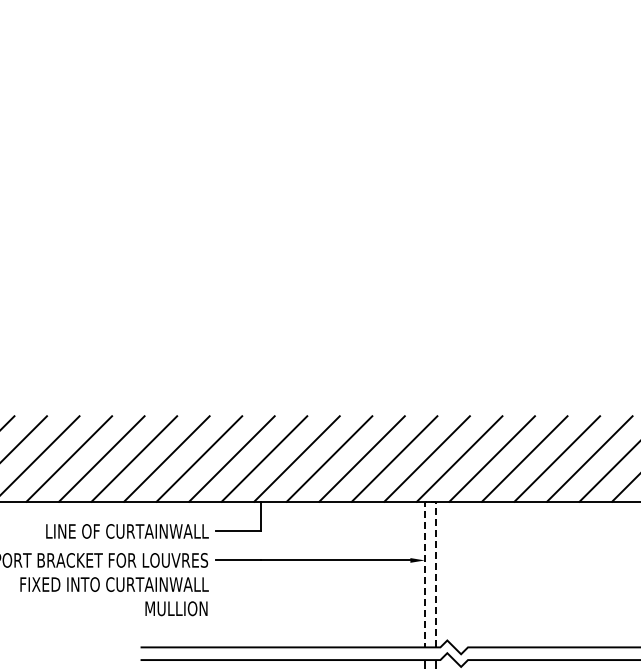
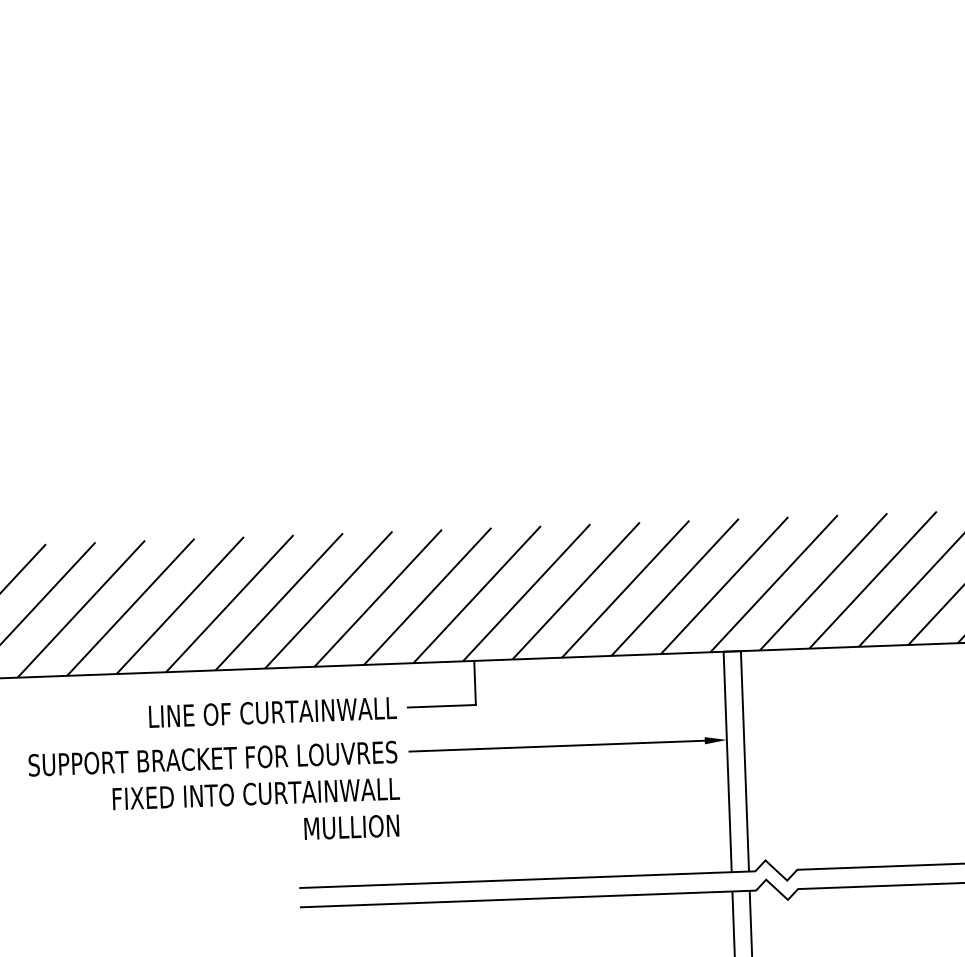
line: (430, 502) -> (732, 651), dashed -> solid

